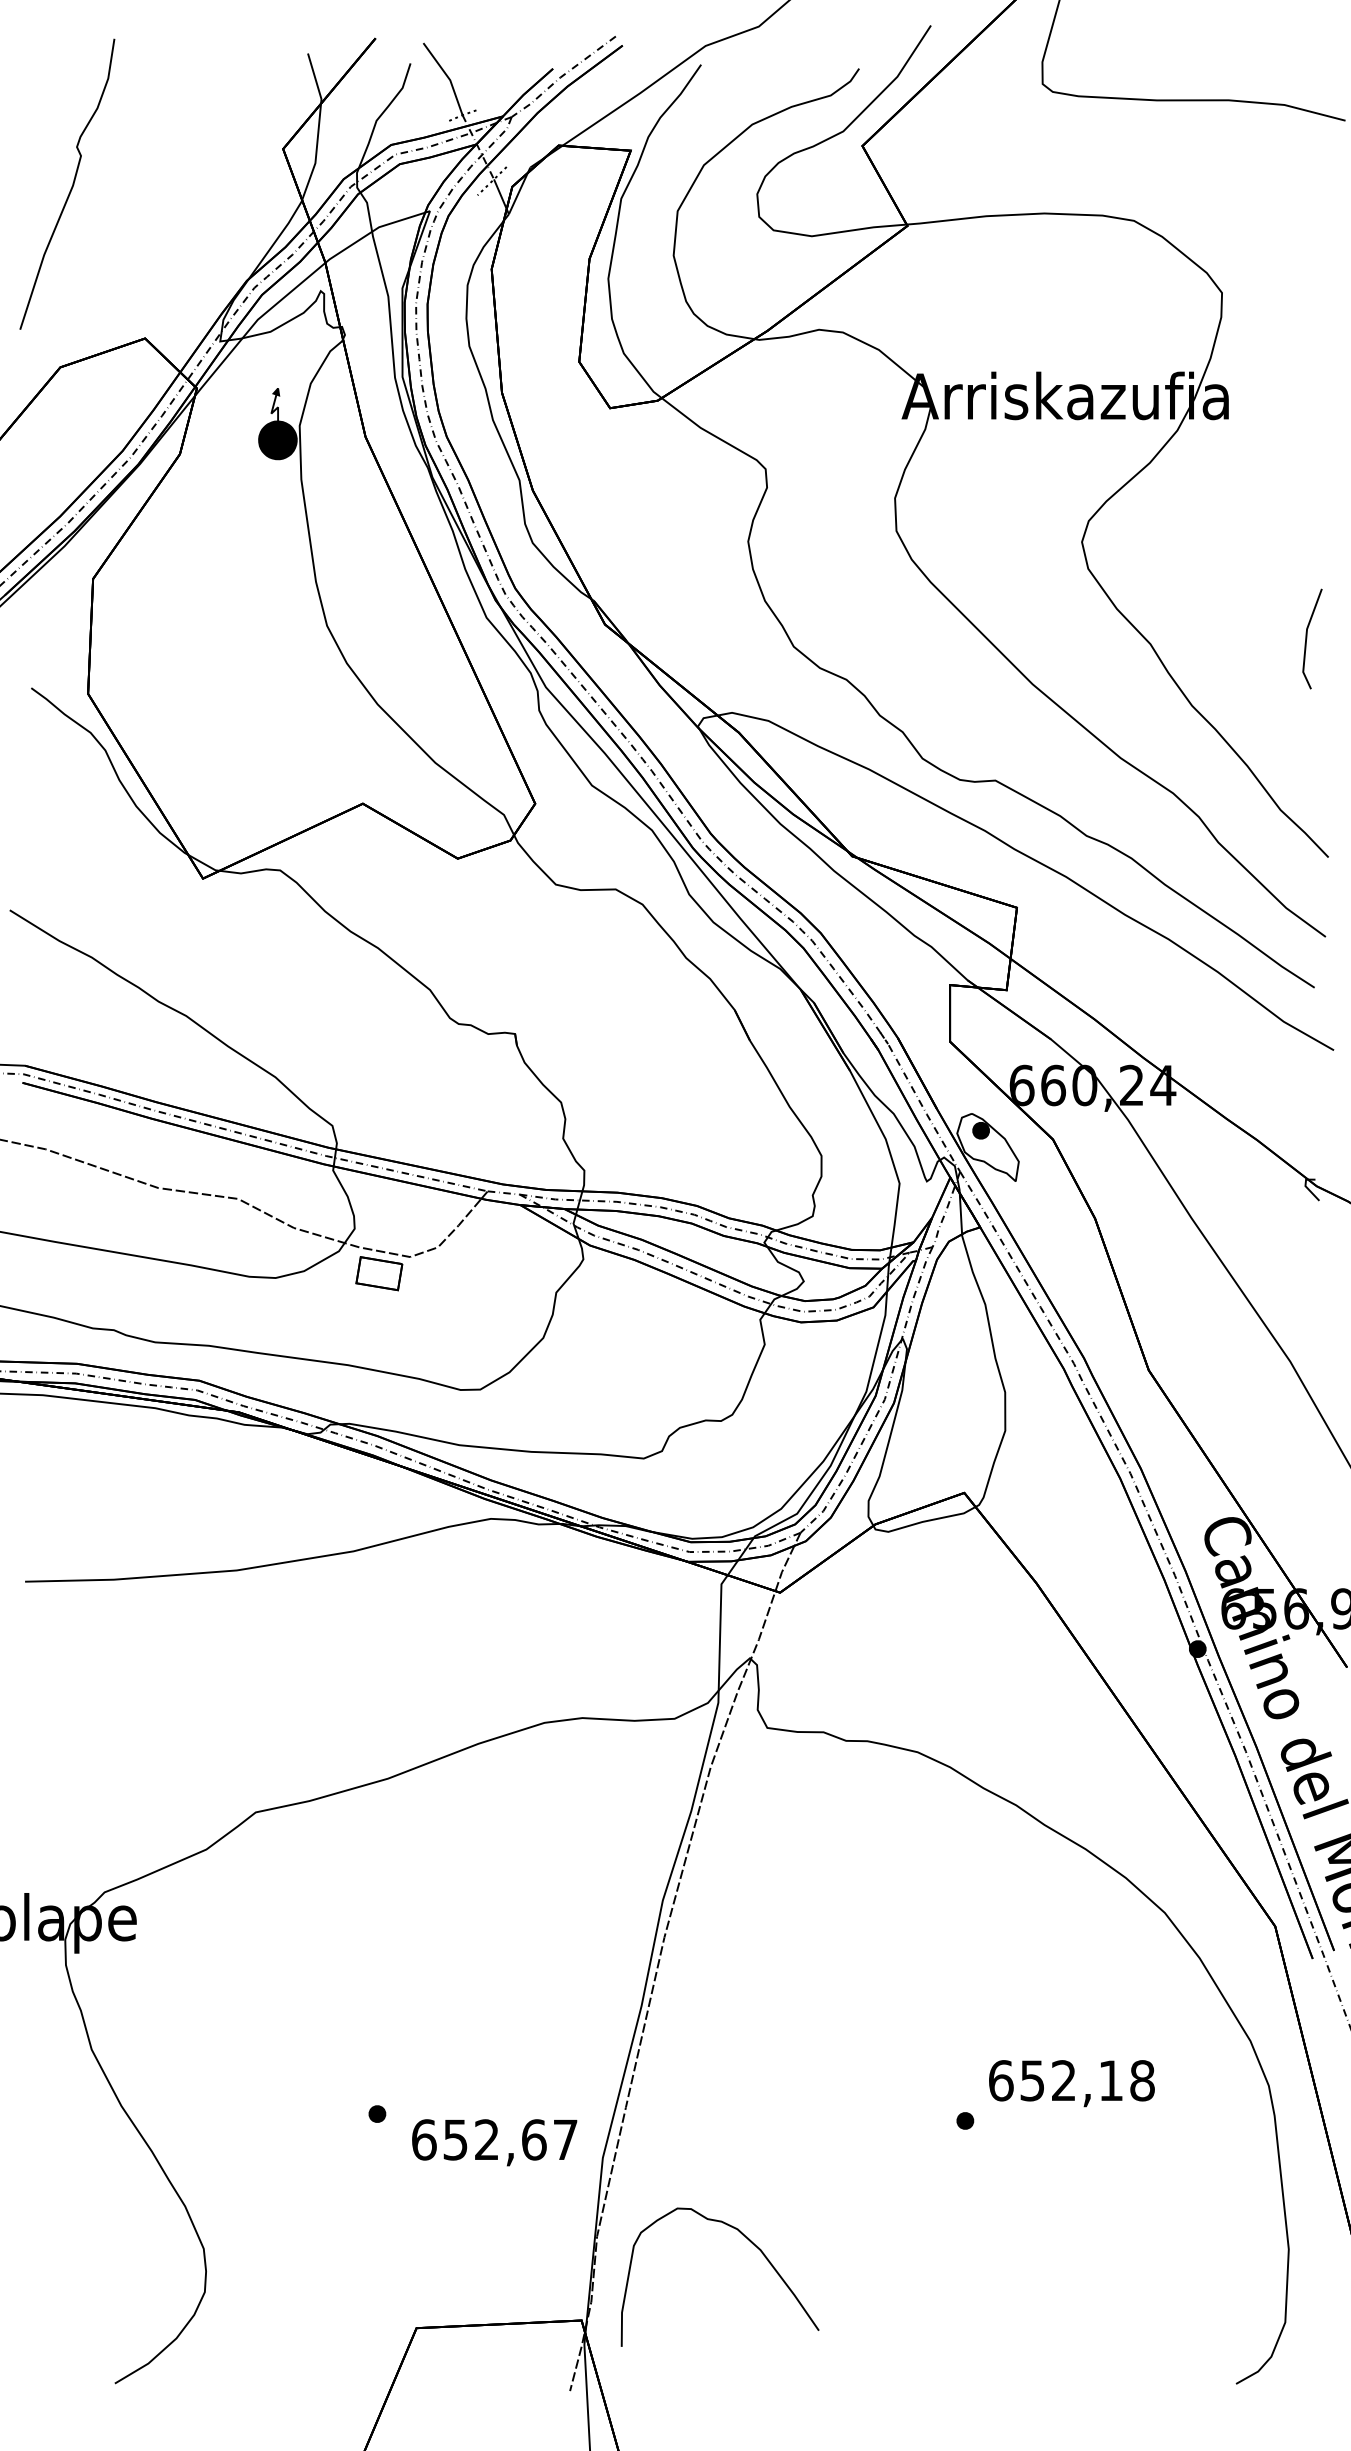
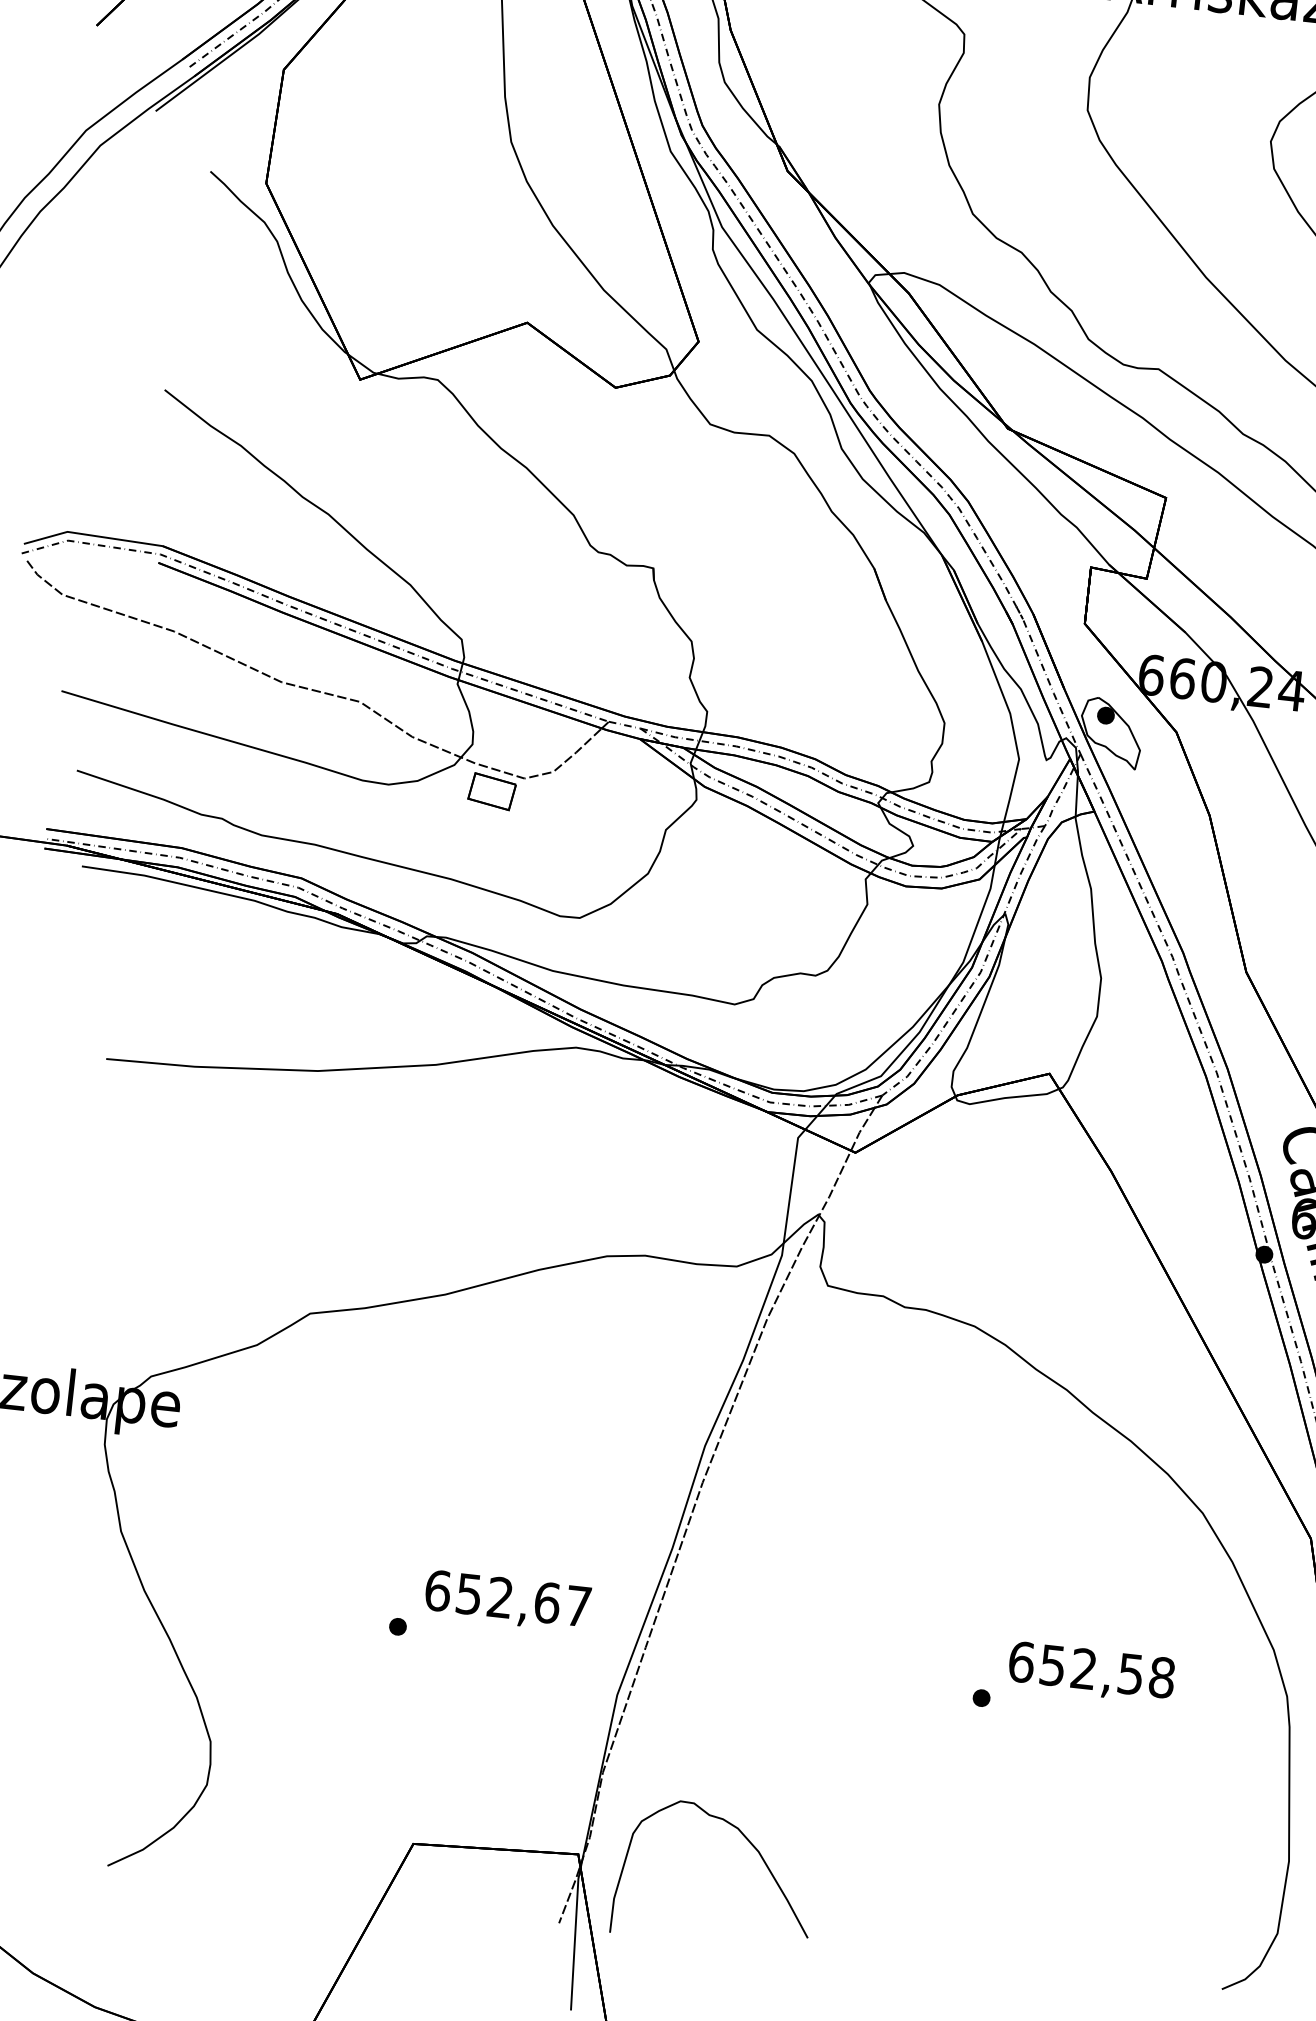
text: (1110, 2080) -> (1130, 1673), 652,18 -> 652,58
text: (494, 2142) -> (507, 1601), moved
curve: (751, 2243) -> (750, 1844), moved

